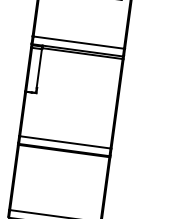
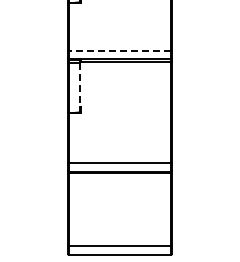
line: (79, 42) -> (120, 50), solid -> dashed
line: (39, 70) -> (80, 87), solid -> dashed

